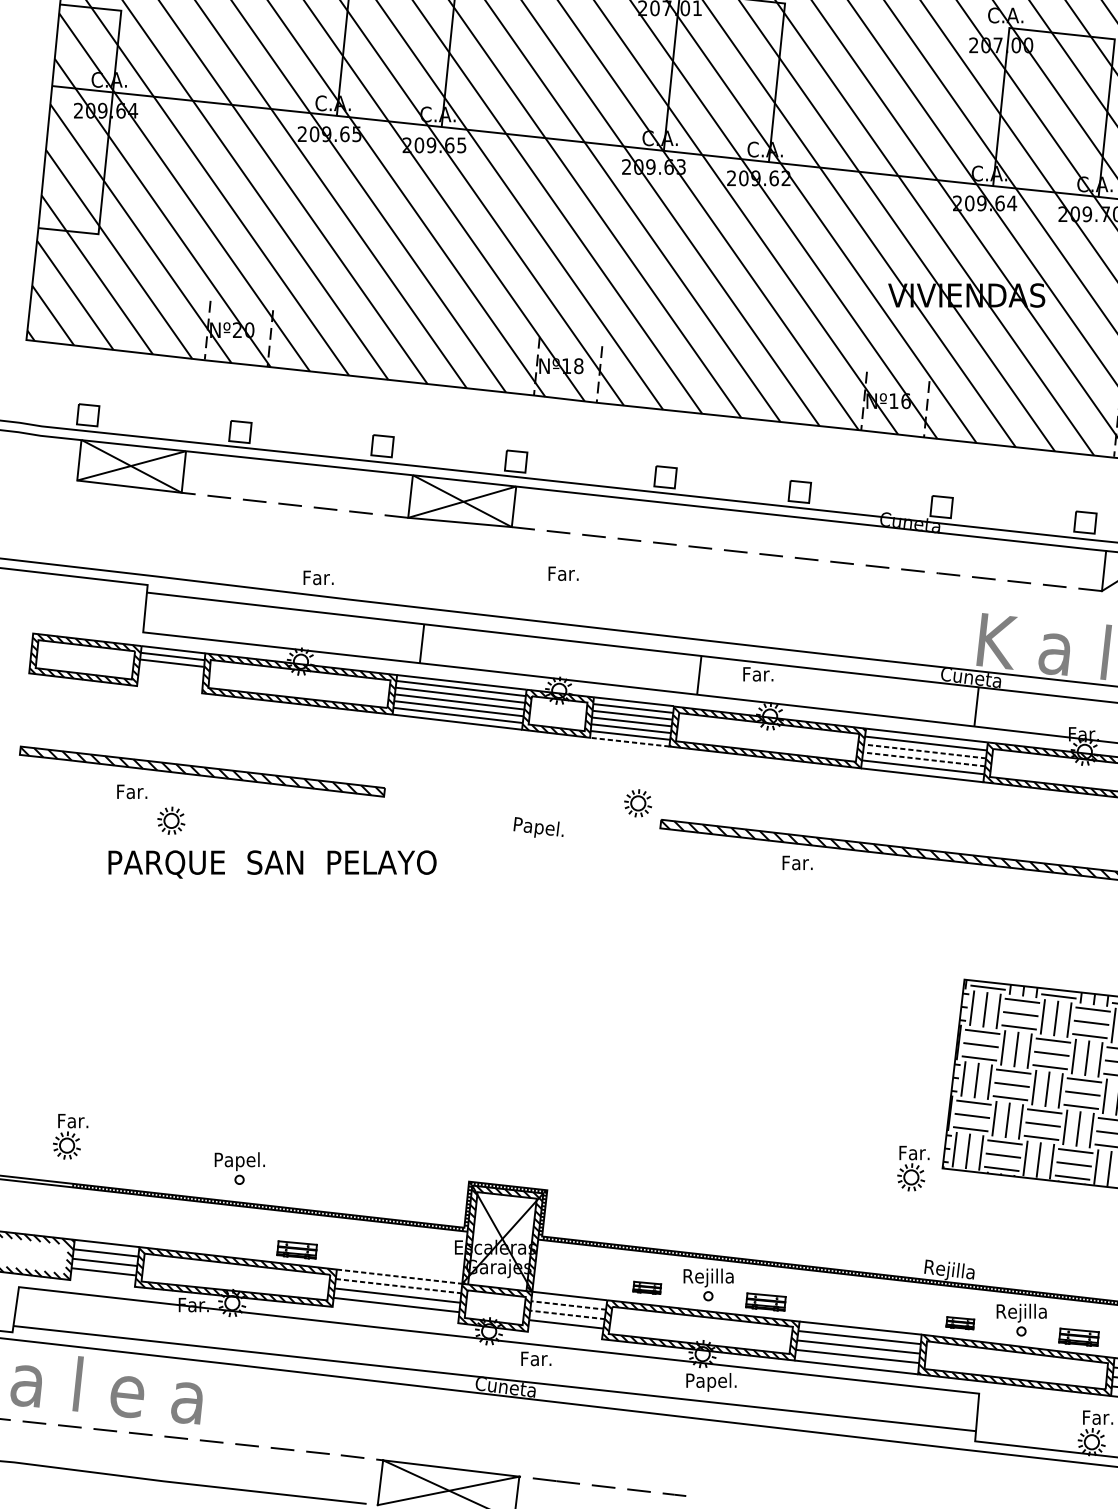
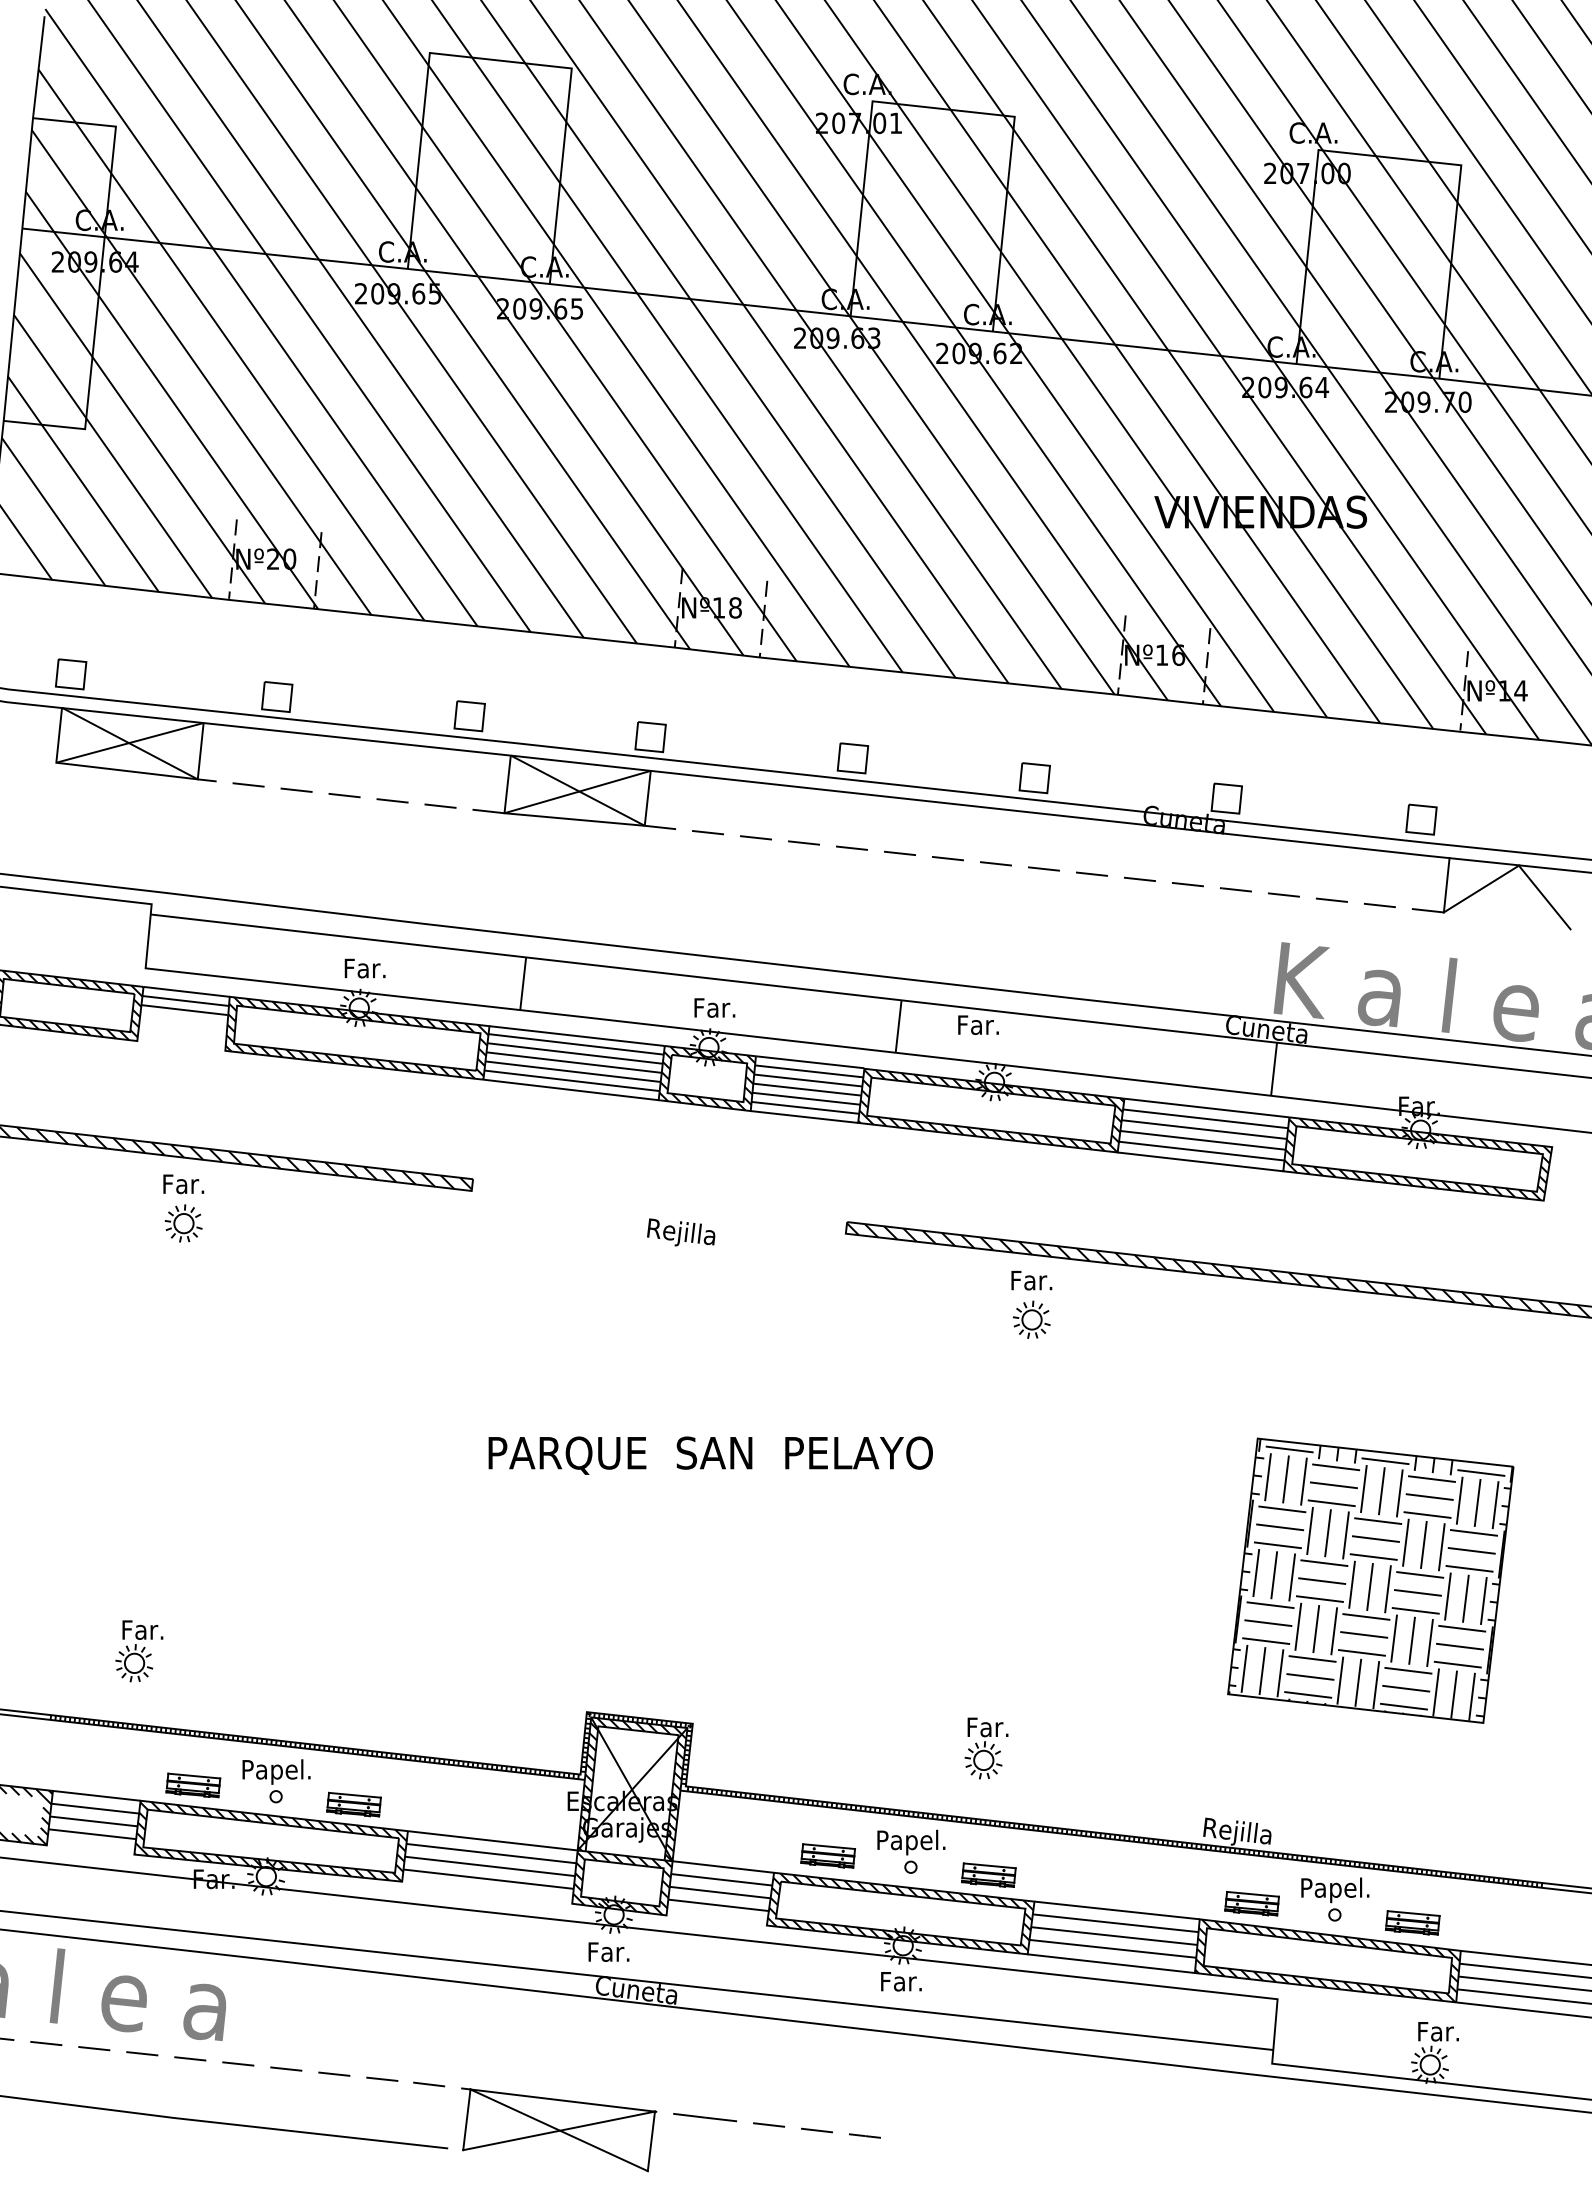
text: (563, 573) -> (714, 1007), moved
text: (318, 577) -> (364, 968), moved
line: (629, 741) -> (803, 1116), dashed -> solid
line: (924, 751) -> (1203, 1129), dashed -> solid
line: (923, 759) -> (1202, 1140), dashed -> solid
text: (132, 792) -> (183, 1184), moved
part: (637, 803) -> (1031, 1319), moved
text: (539, 828) -> (682, 1233), Papel. -> Rejilla
text: (272, 864) -> (710, 1455), moved
part: (70, 1136) -> (139, 1651), moved
part: (239, 1168) -> (276, 1781), moved
part: (913, 1168) -> (986, 1748), moved
part: (178, 1235) -> (193, 1785), added
line: (400, 1276) -> (493, 1840), dashed -> solid
text: (709, 1277) -> (912, 1841), Rejilla -> Papel.
line: (398, 1286) -> (491, 1853), dashed -> solid
part: (646, 1287) -> (827, 1855), size x1.43
line: (568, 1305) -> (721, 1879), dashed -> solid
text: (1022, 1312) -> (1336, 1889), Rejilla -> Papel.
line: (567, 1314) -> (719, 1892), dashed -> solid
part: (959, 1322) -> (1251, 1903), size x1.43
text: (535, 1358) -> (608, 1951), moved
text: (712, 1382) -> (916, 1983), Papel. -> Far.

